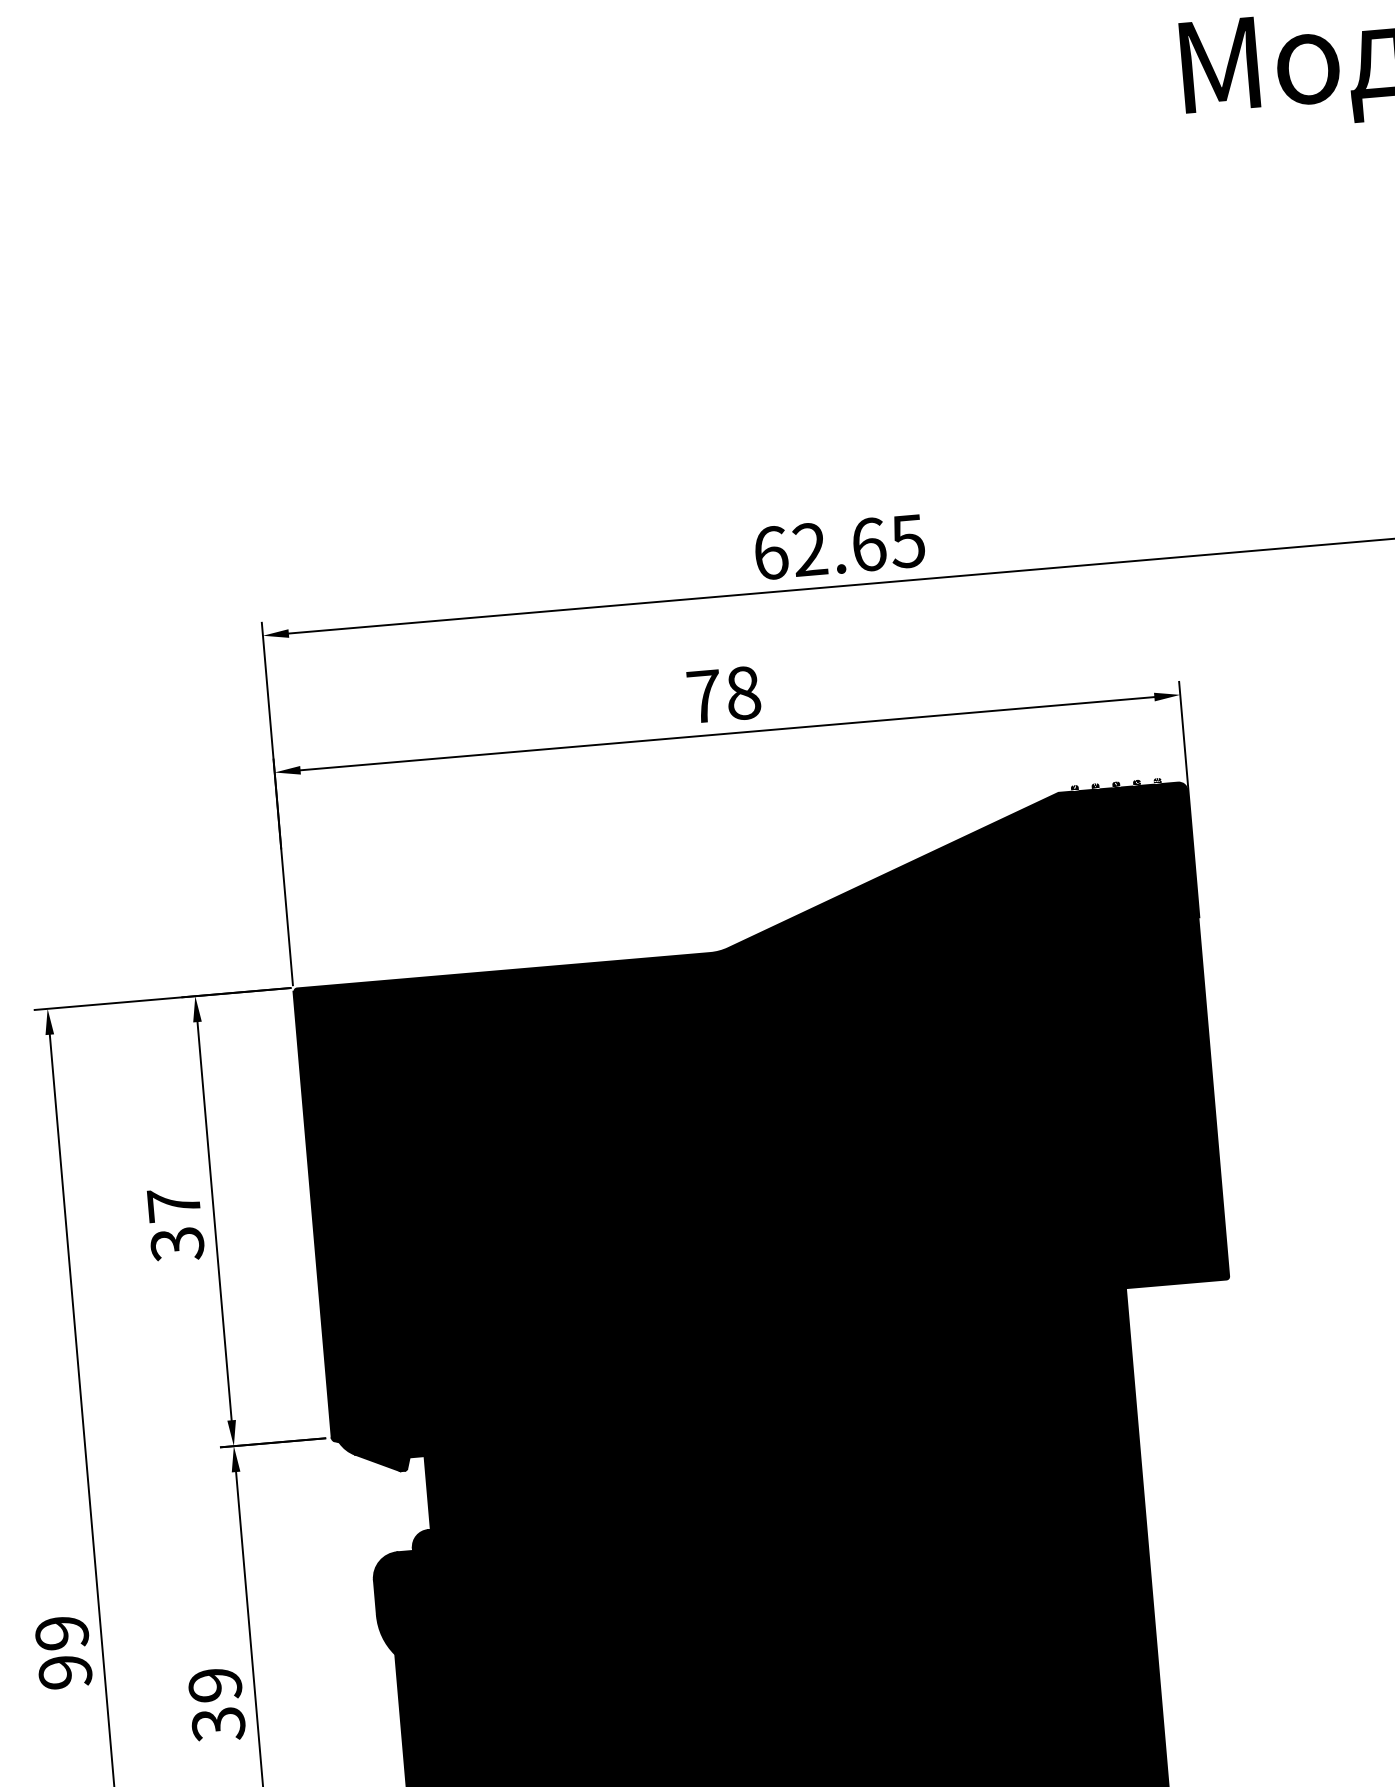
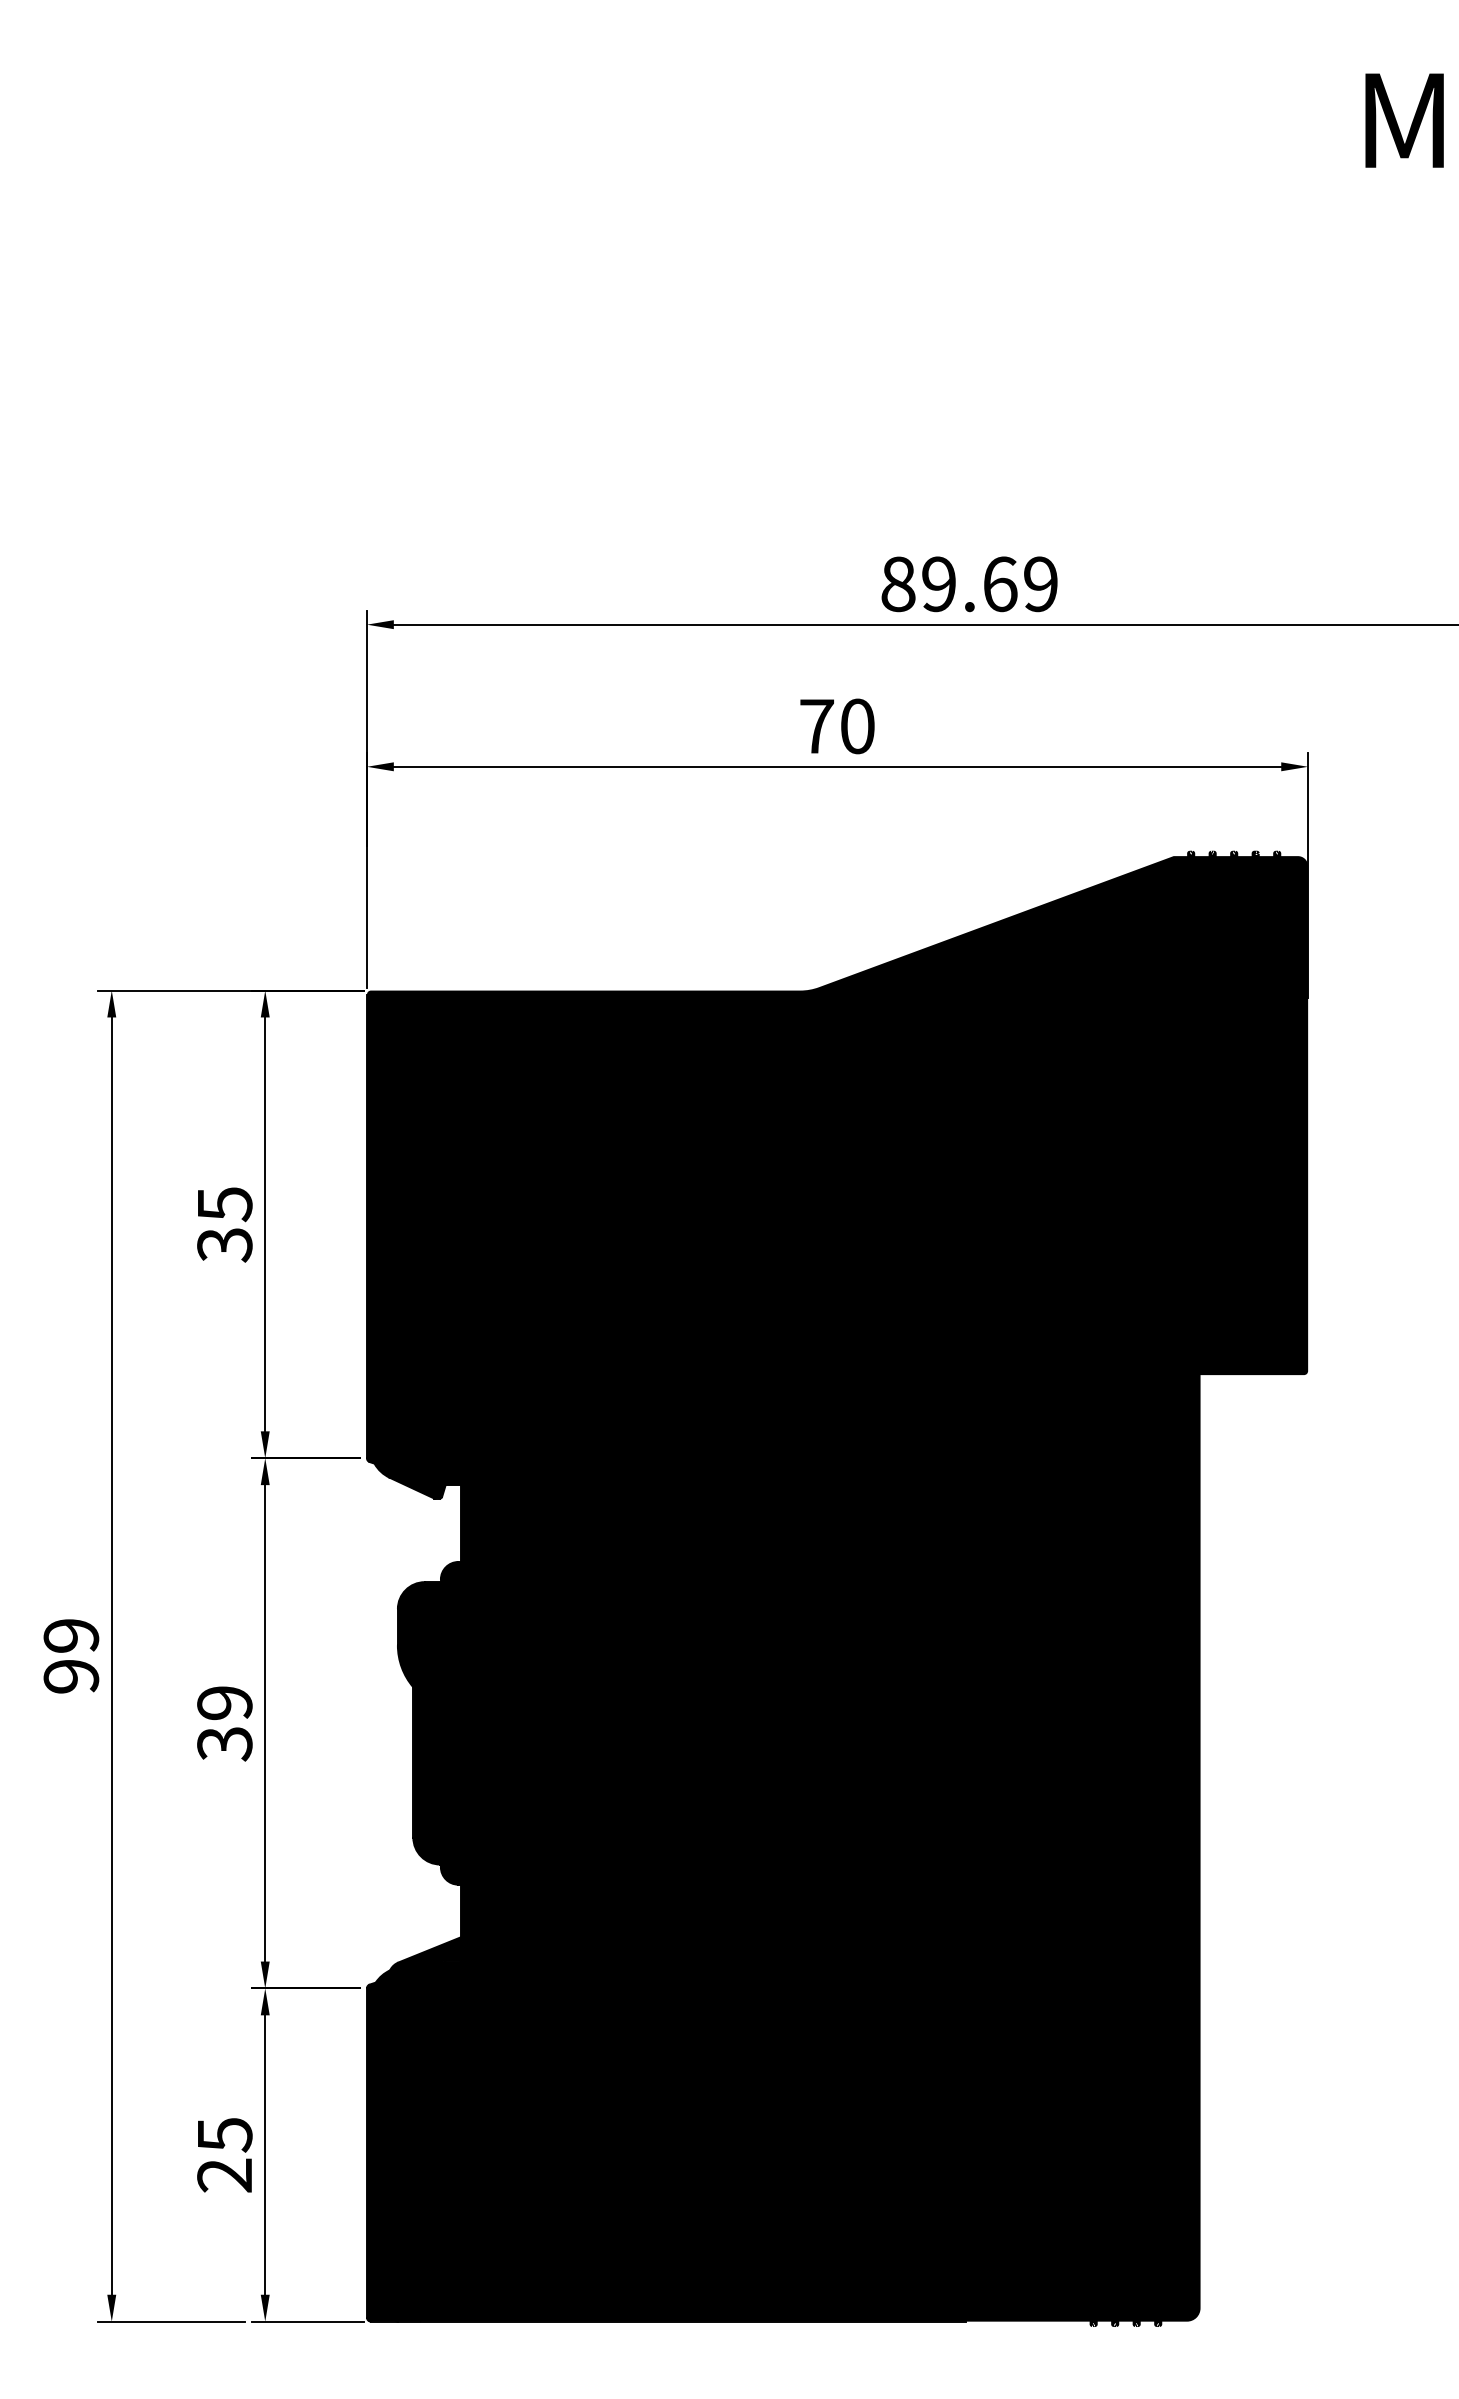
text: (839, 547) -> (969, 584), 62.65 -> 89.69
text: (743, 693) -> (857, 726), 78 -> 70
text: (174, 1205) -> (225, 1204), 37 -> 35

